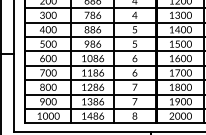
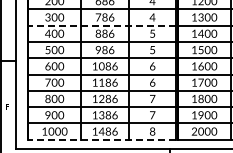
line: (89, 22) -> (101, 25), solid -> dashed
line: (89, 123) -> (101, 139), solid -> dashed

